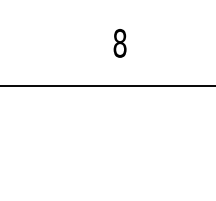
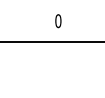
text: (120, 42) -> (58, 20), 8 -> 0

